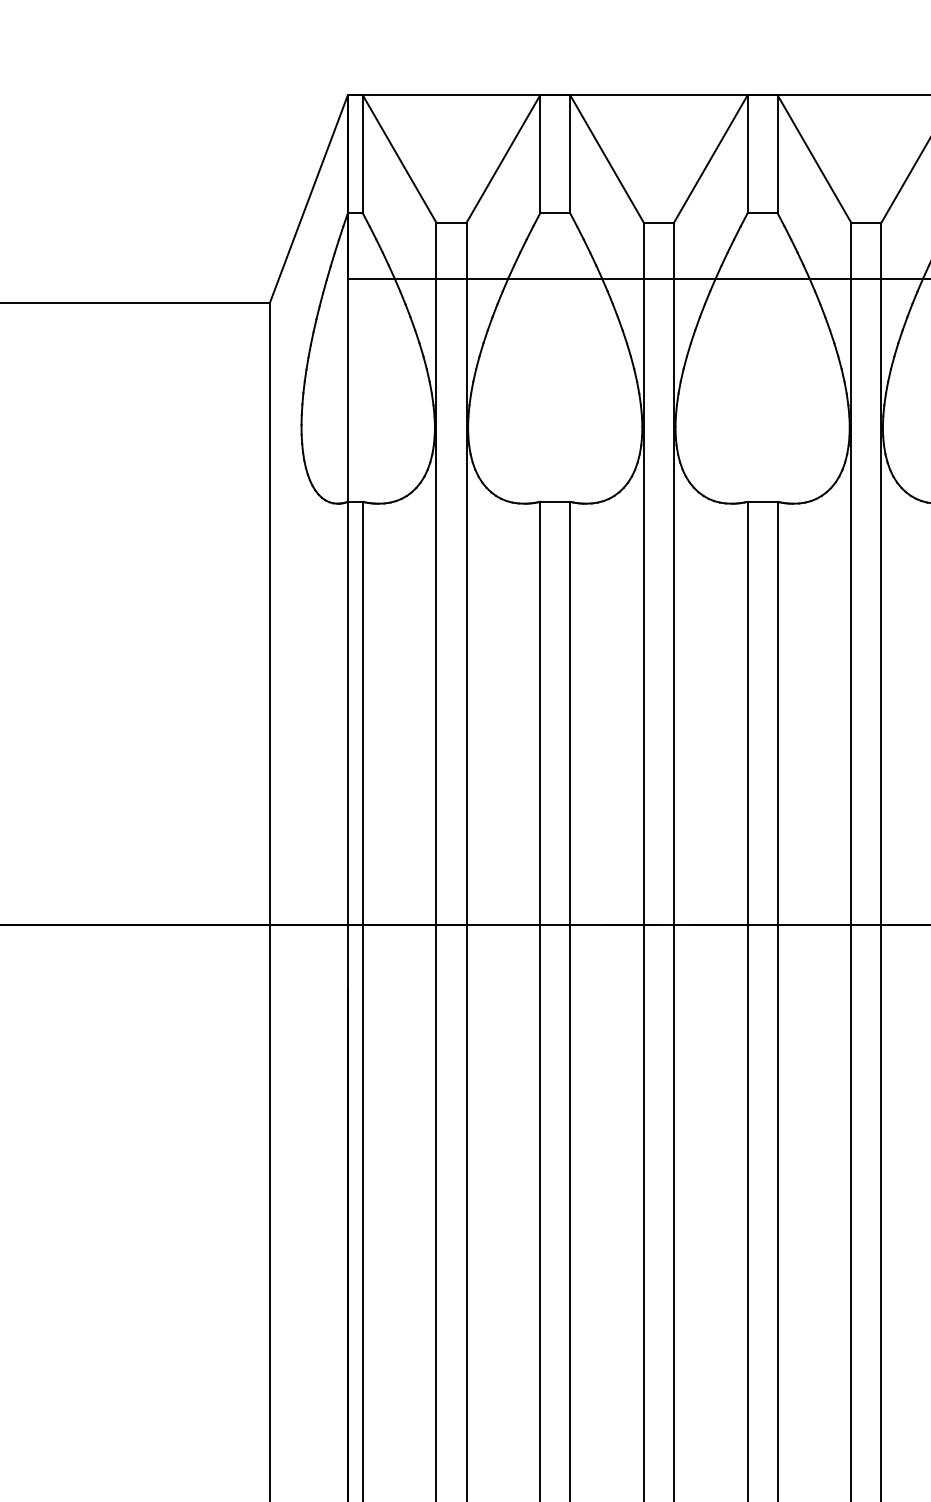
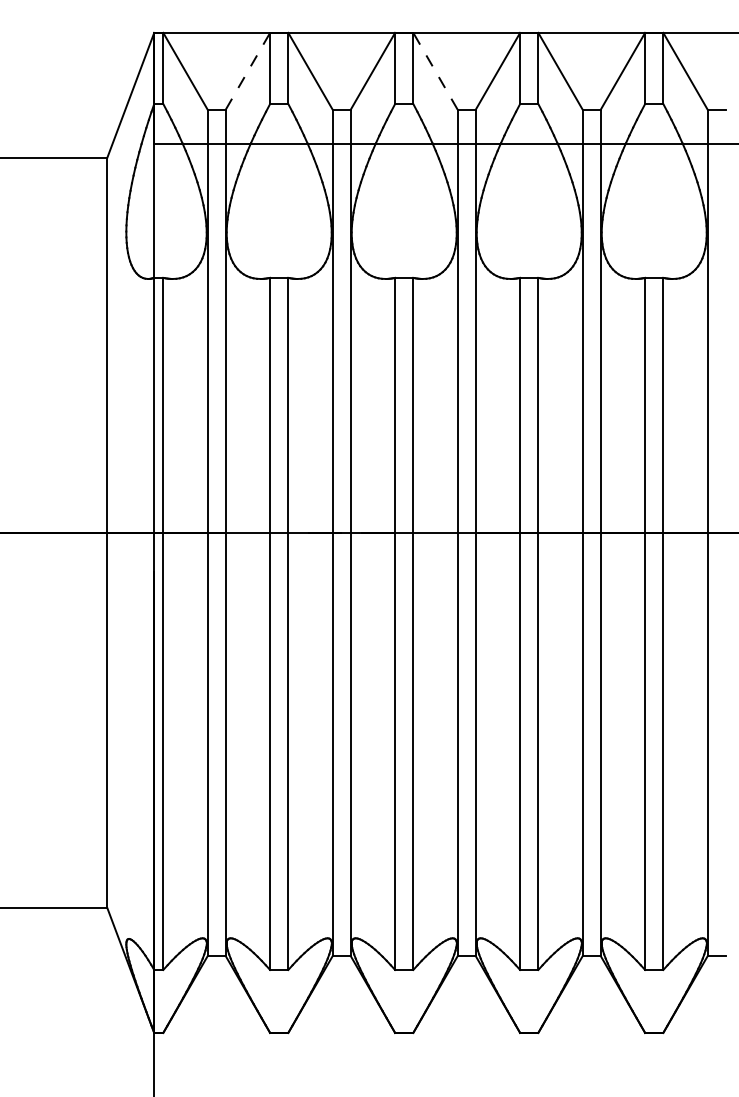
line: (504, 157) -> (248, 70), solid -> dashed
line: (814, 157) -> (435, 70), solid -> dashed

